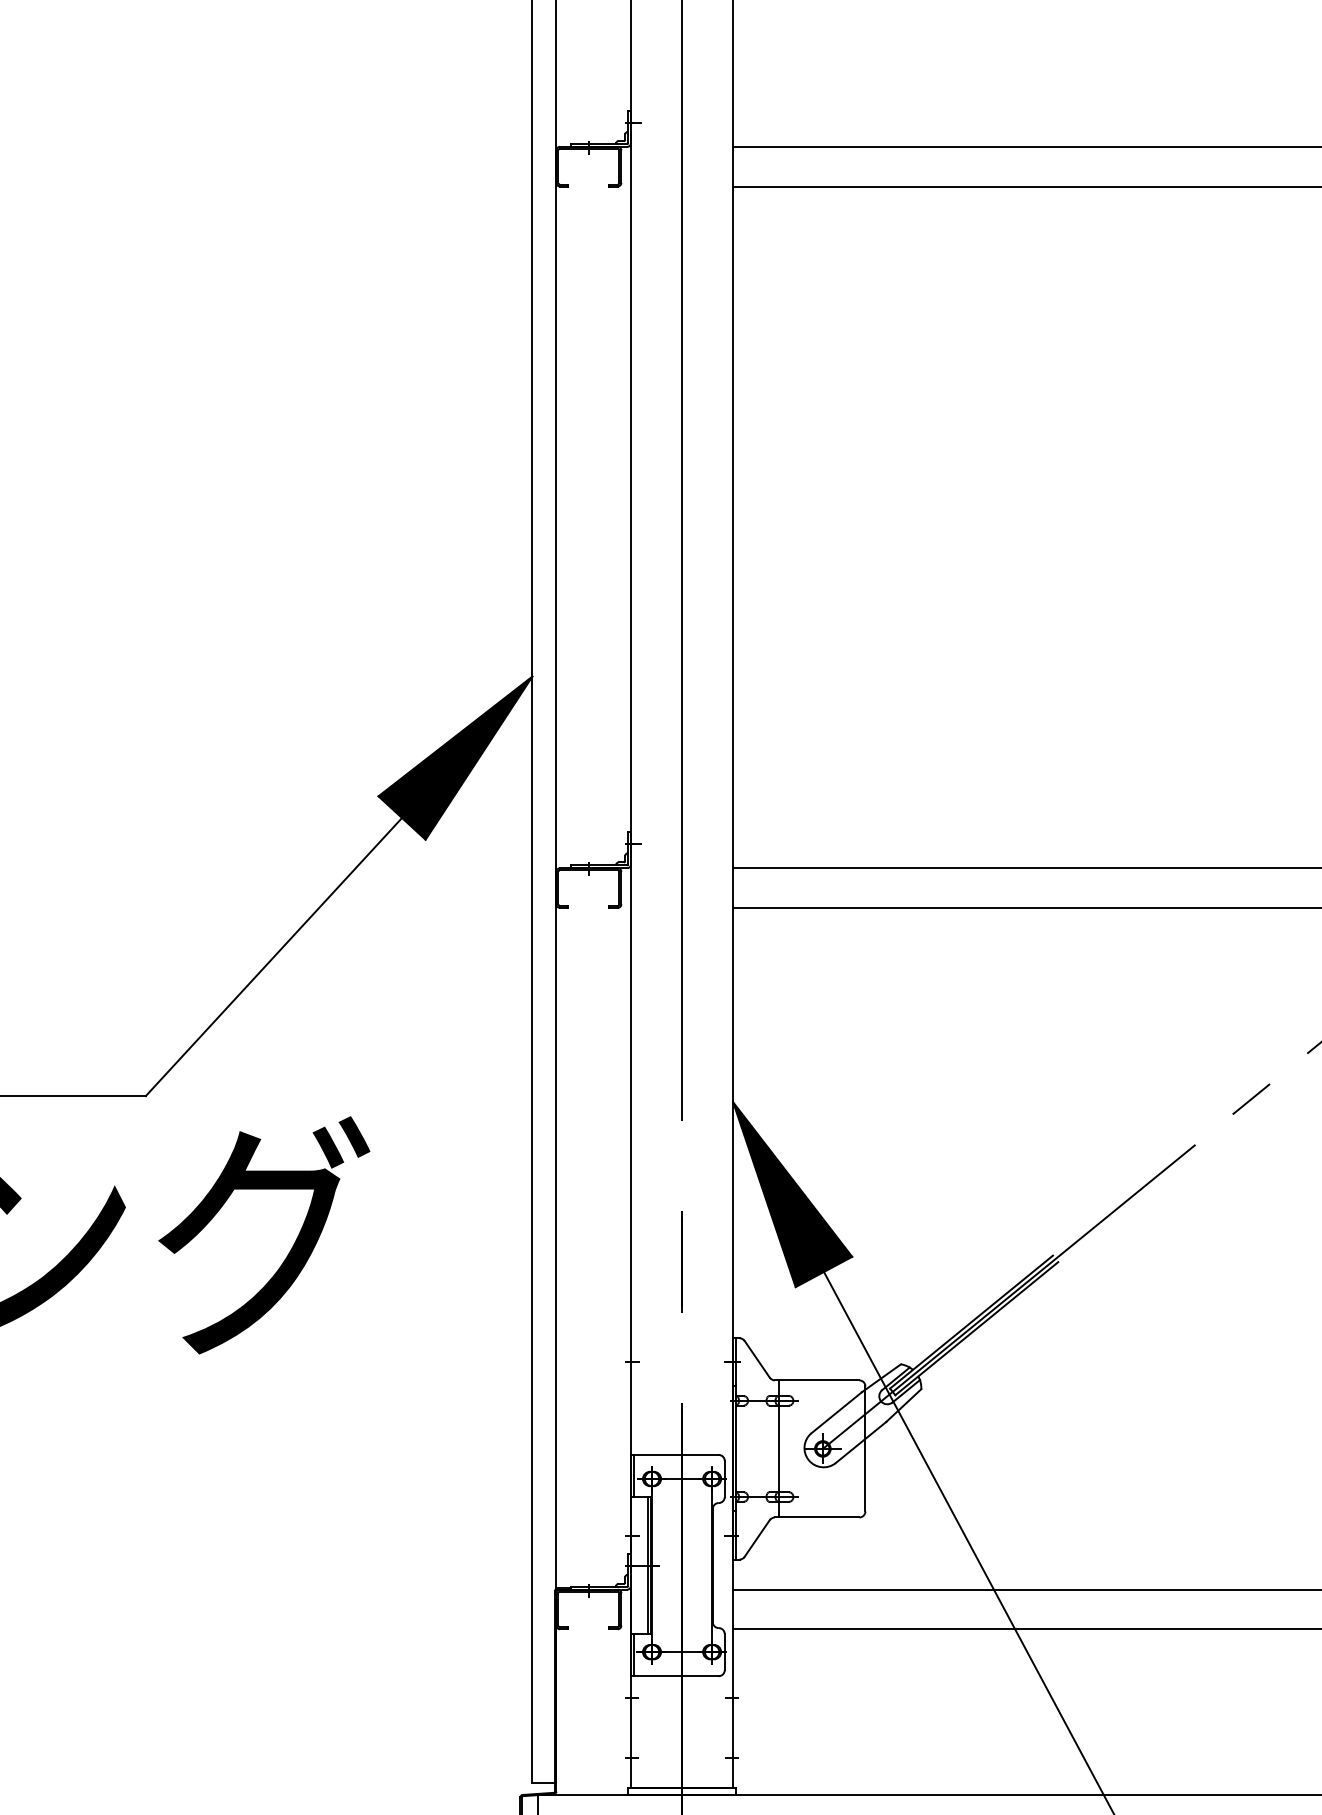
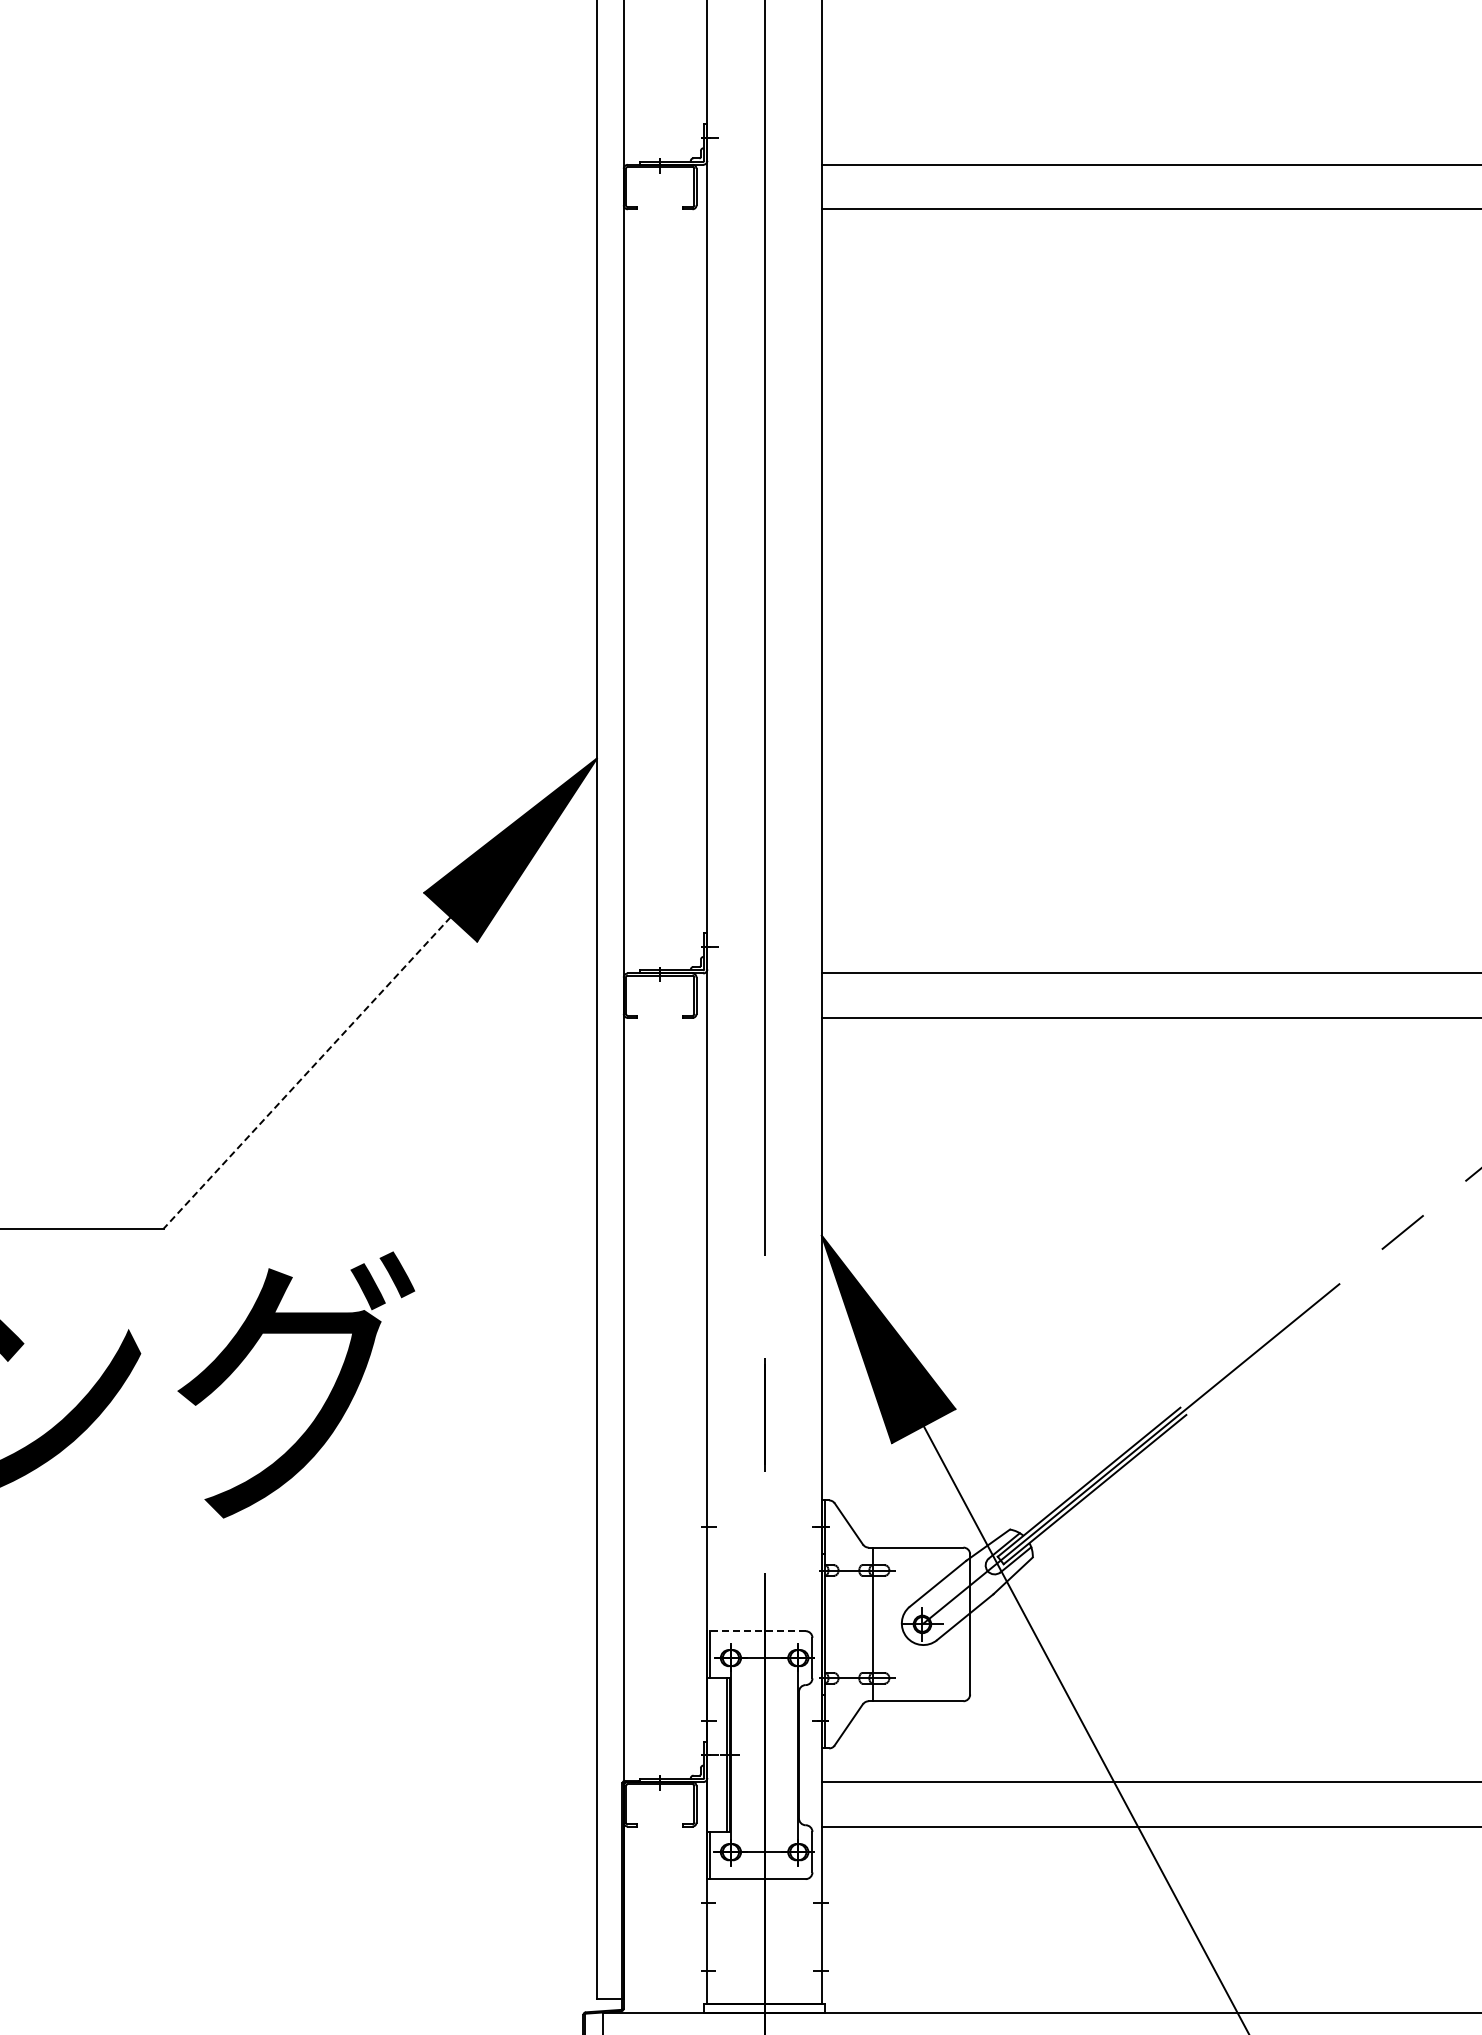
line: (274, 957) -> (307, 1073), solid -> dashed
line: (674, 1455) -> (756, 1631), solid -> dashed

